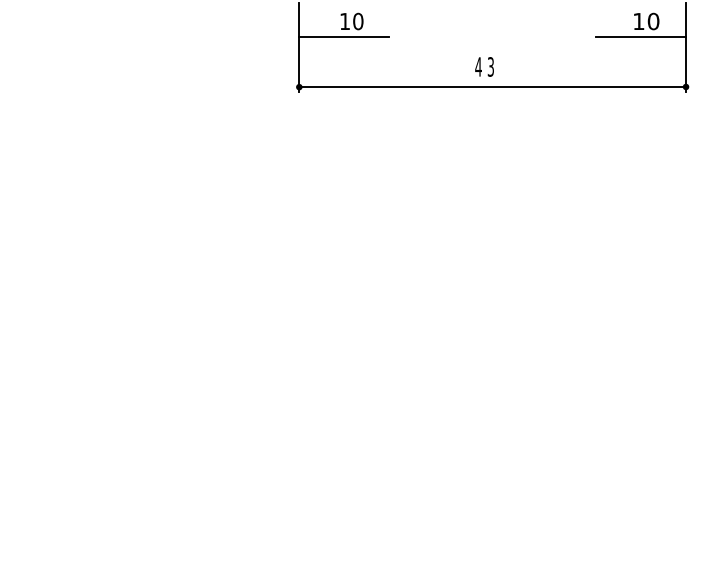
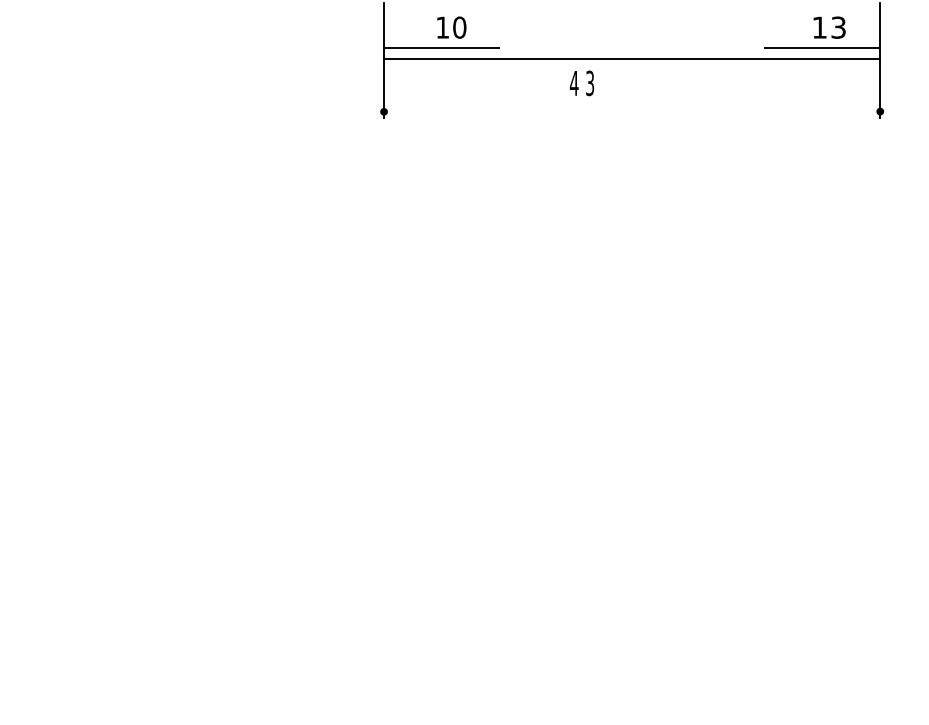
text: (653, 21) -> (838, 27), 10 -> 13
text: (484, 66) -> (581, 82), moved
line: (492, 86) -> (631, 58), moved

